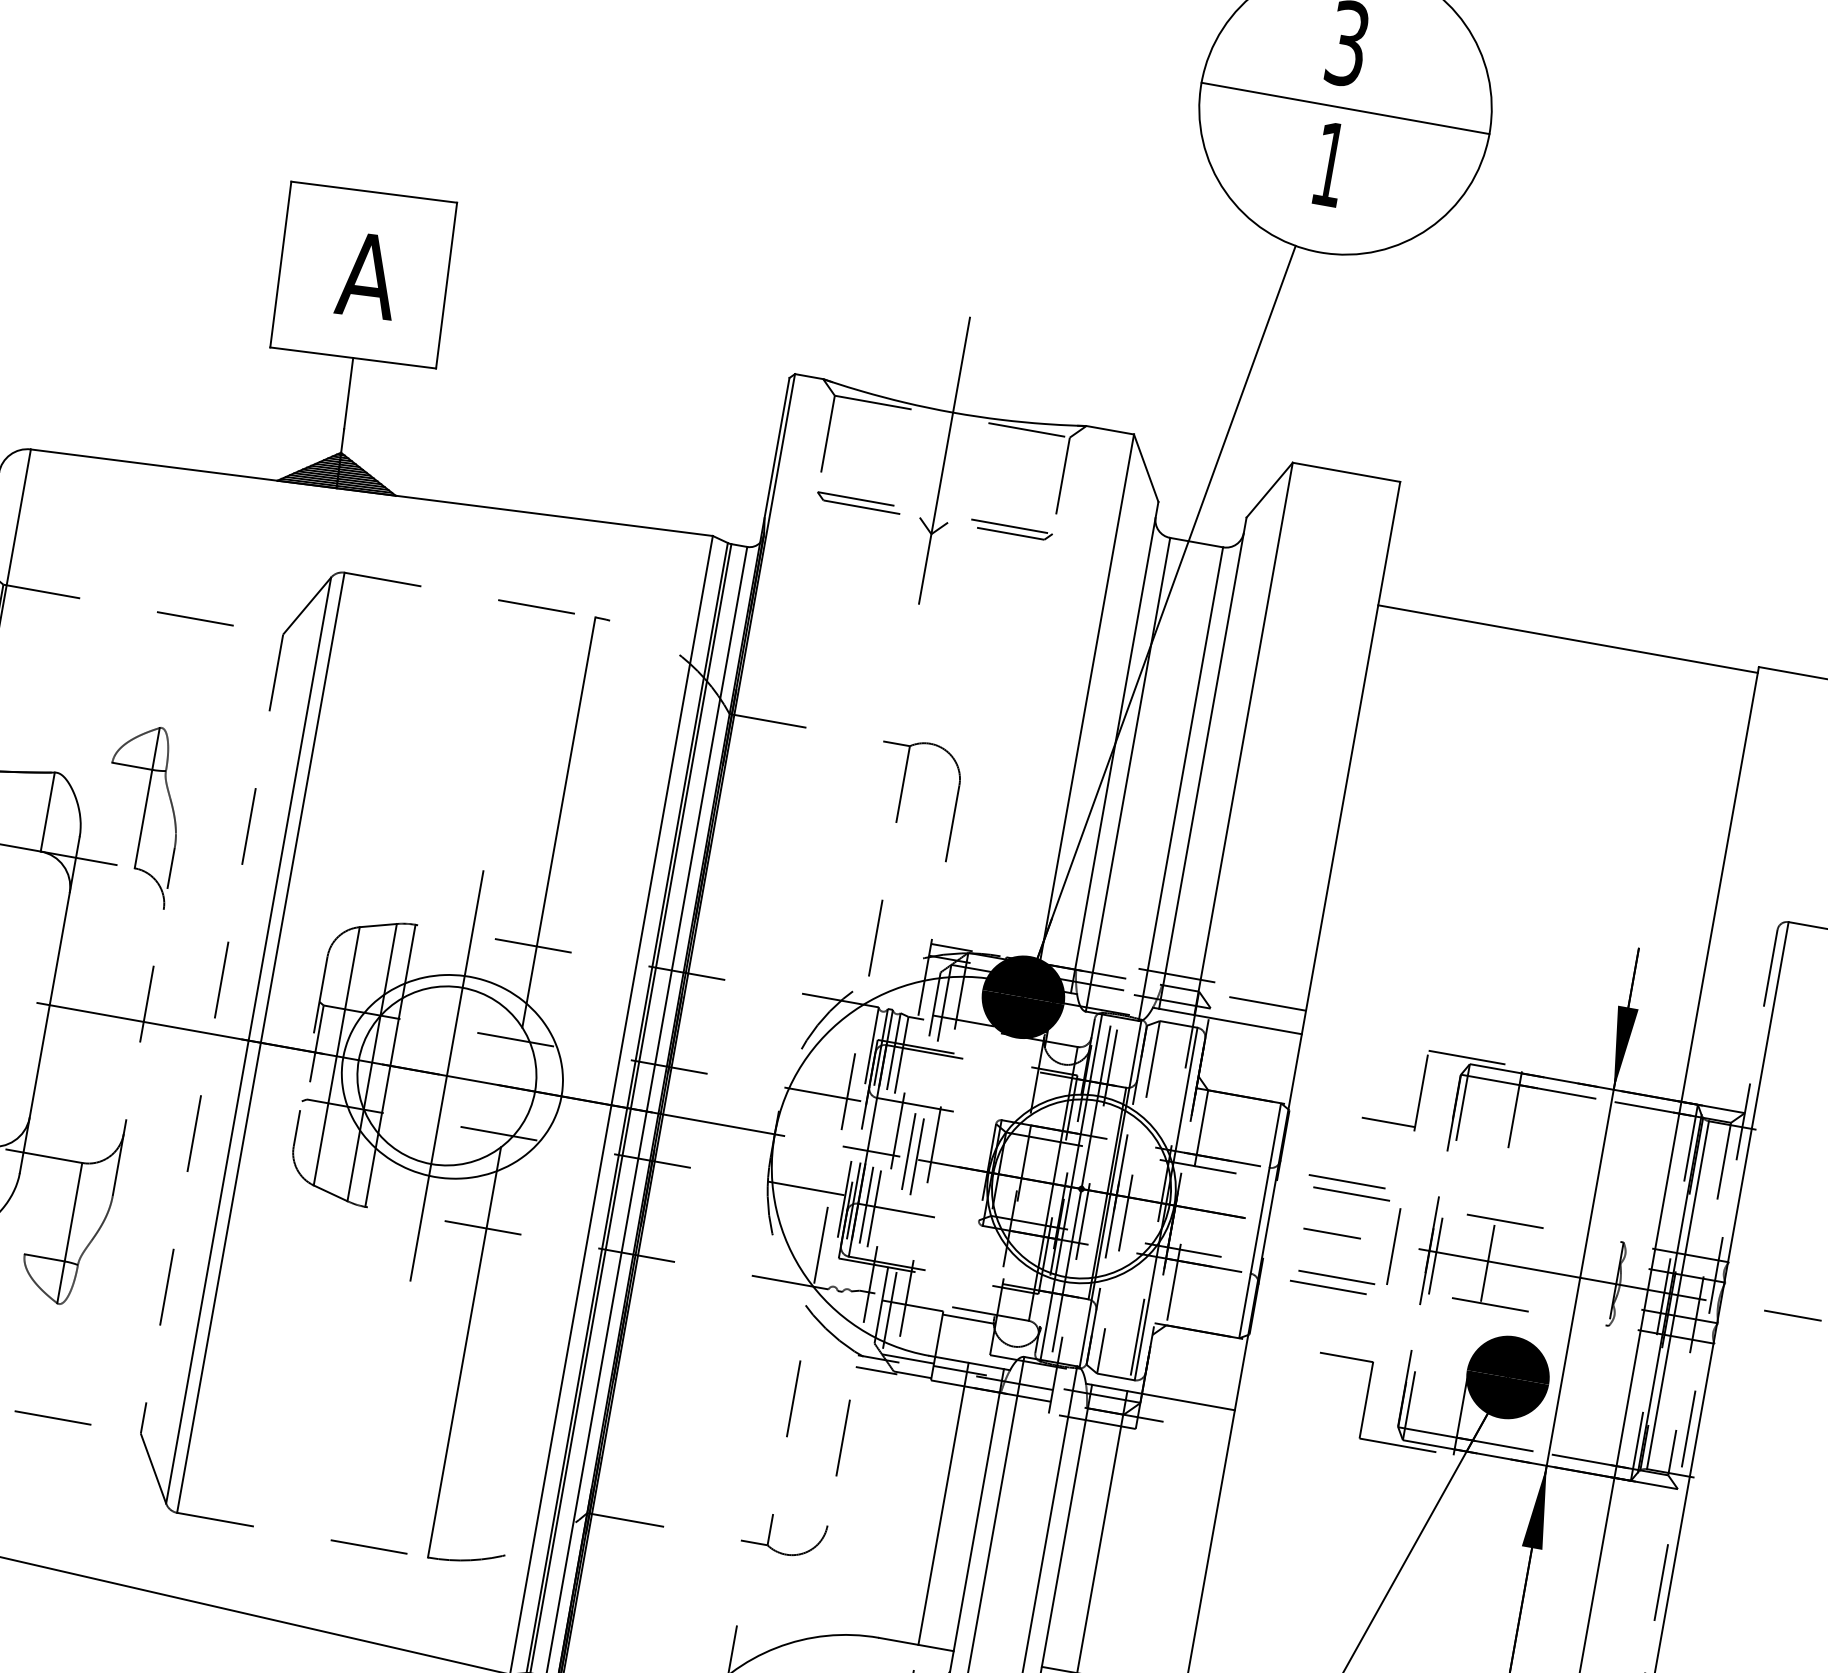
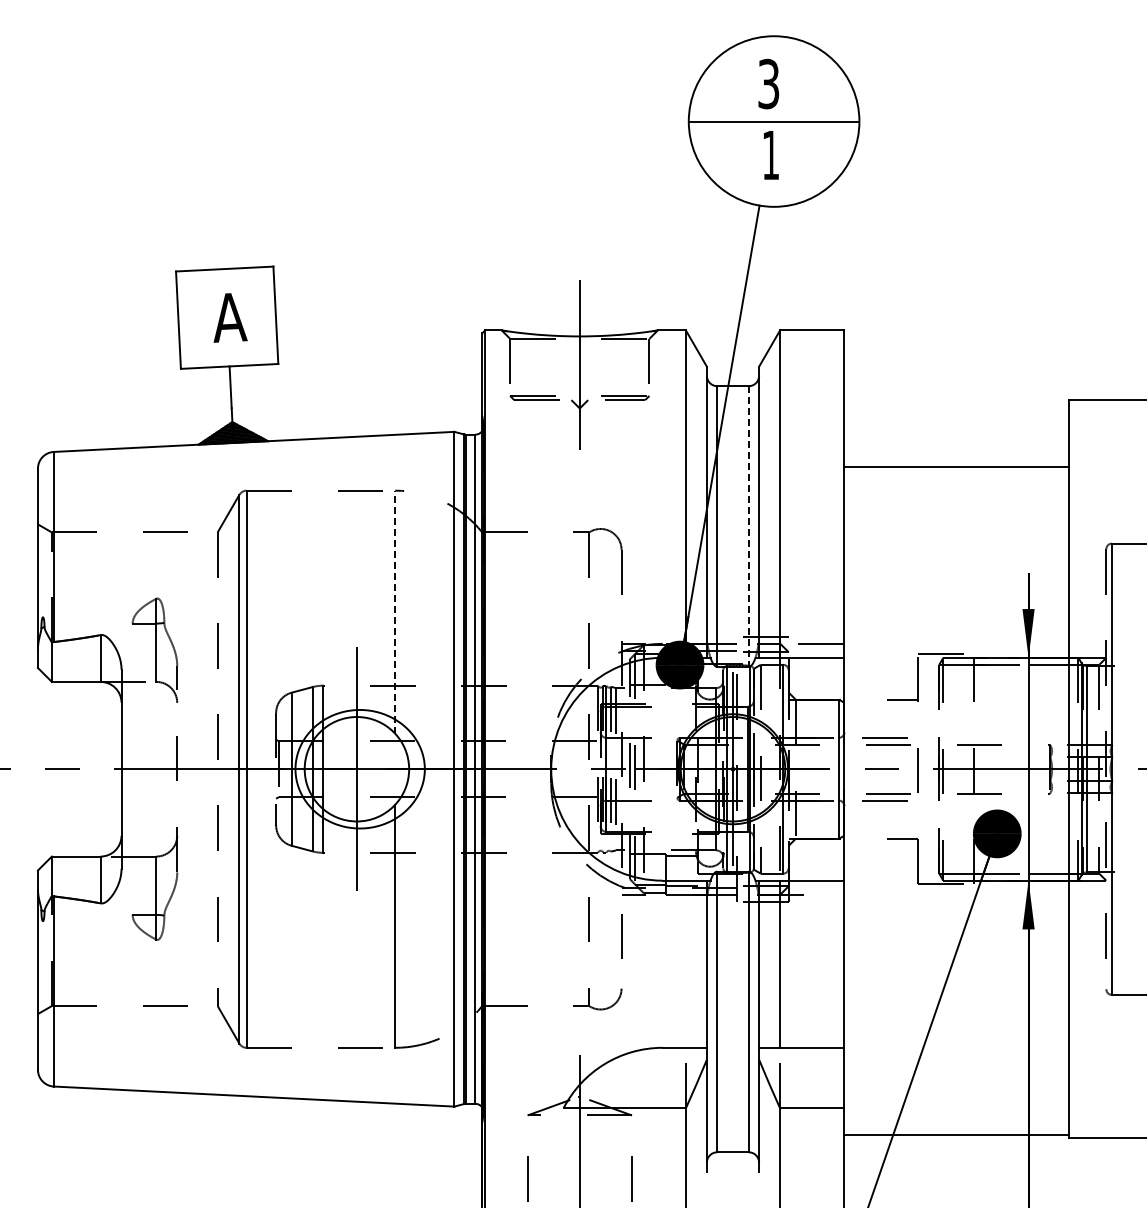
line: (1566, 638) -> (955, 466), moved
line: (1180, 785) -> (748, 527), solid -> dashed
line: (559, 823) -> (395, 612), solid -> dashed
line: (942, 1502) -> (685, 963), removed

